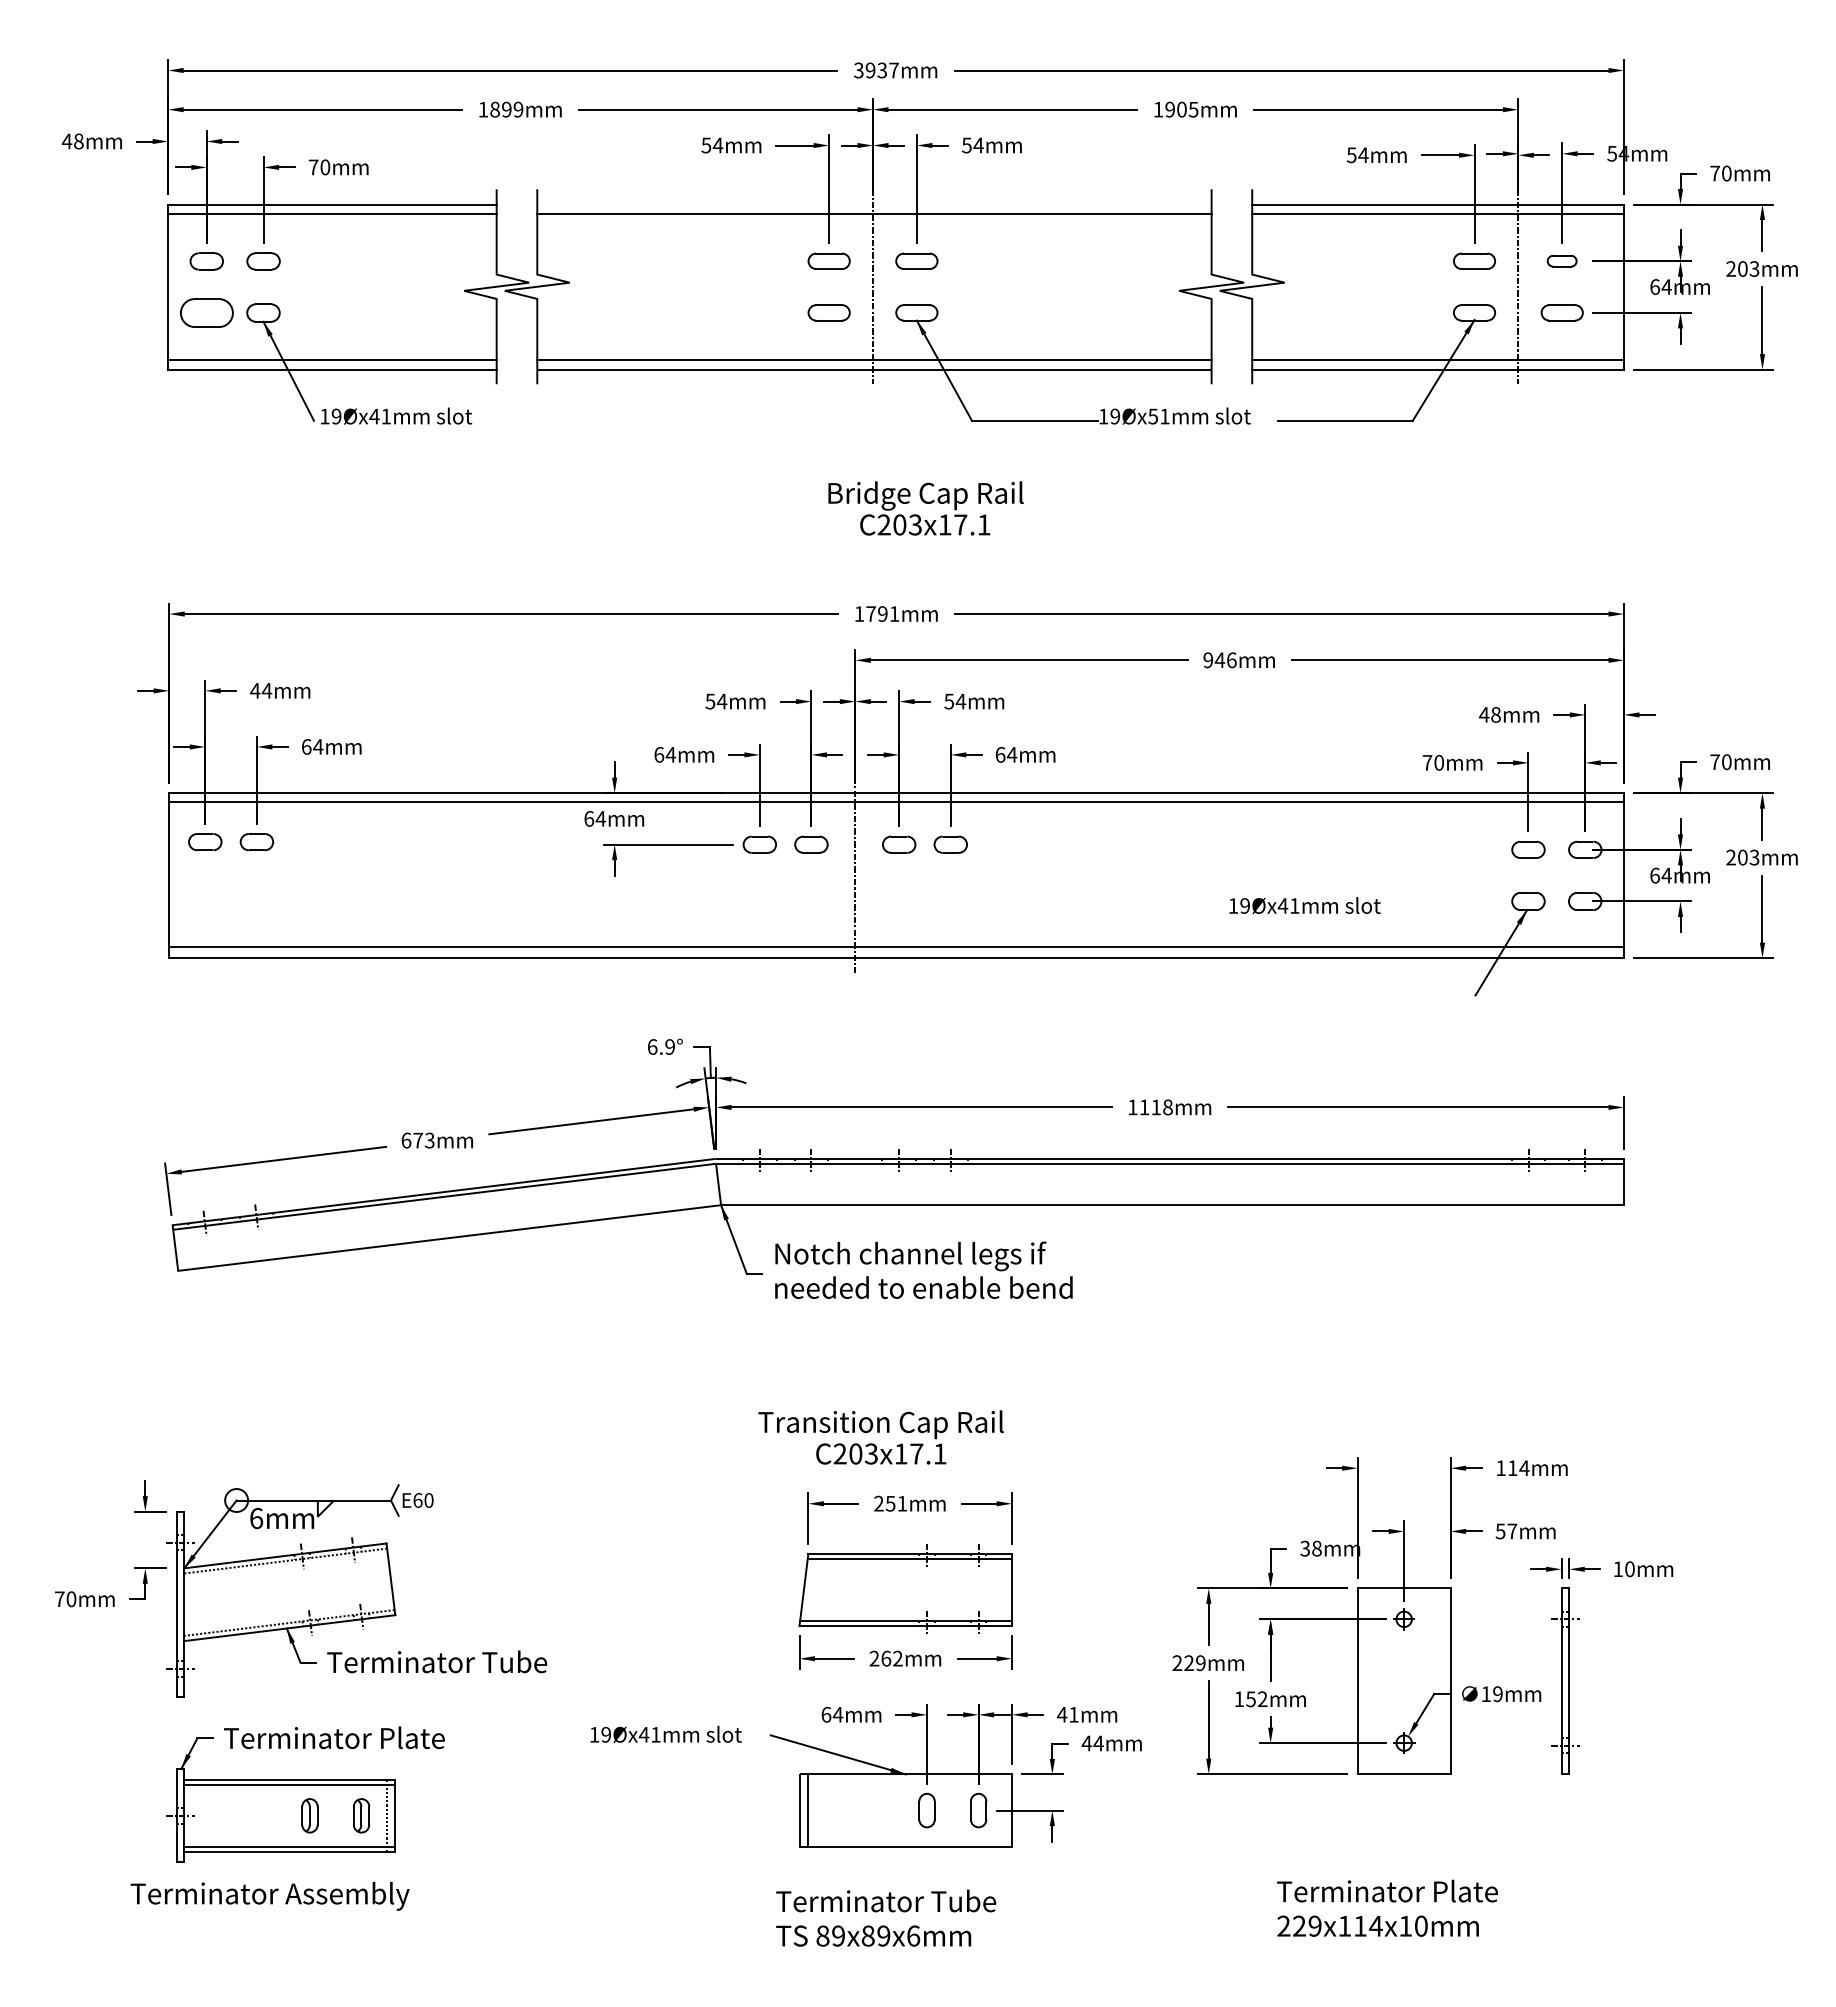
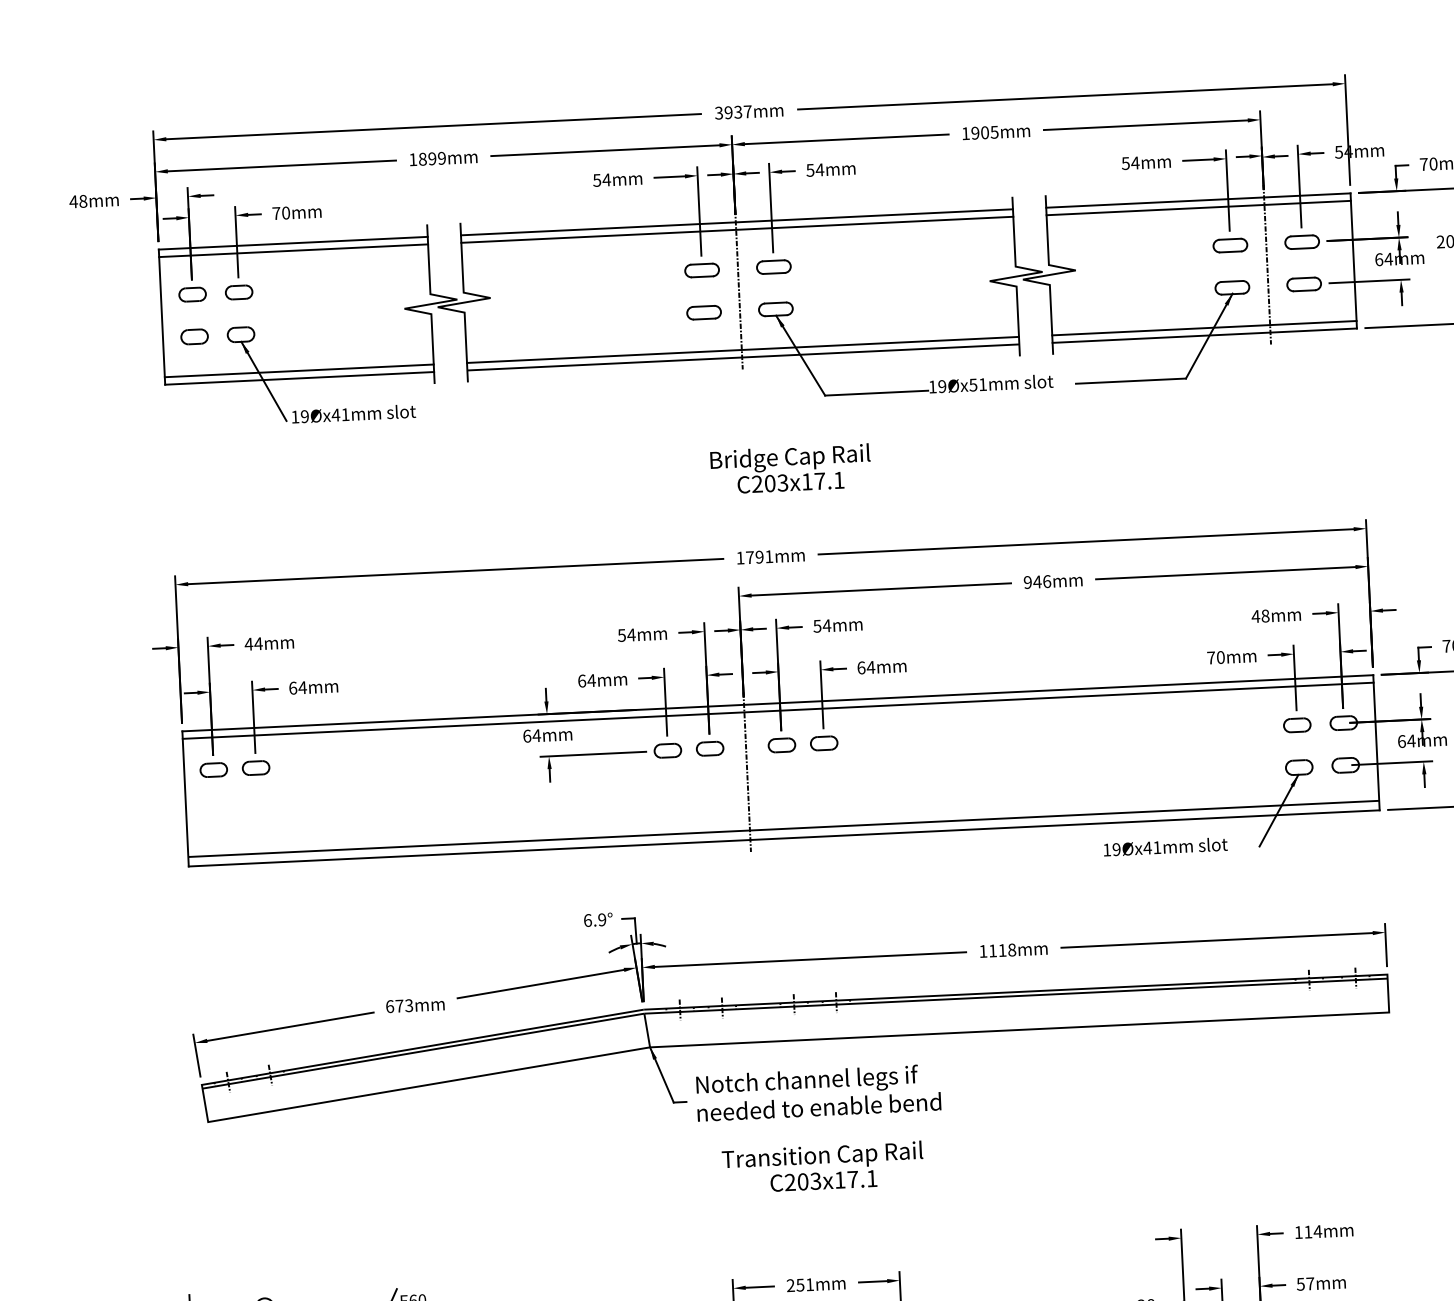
line: (874, 204) -> (737, 222), added
part: (1561, 260) -> (1301, 241), size x1.43
part: (206, 312) -> (194, 336), size x0.62
text: (1304, 905) -> (1165, 846), moved
text: (880, 1437) -> (822, 1167), moved

